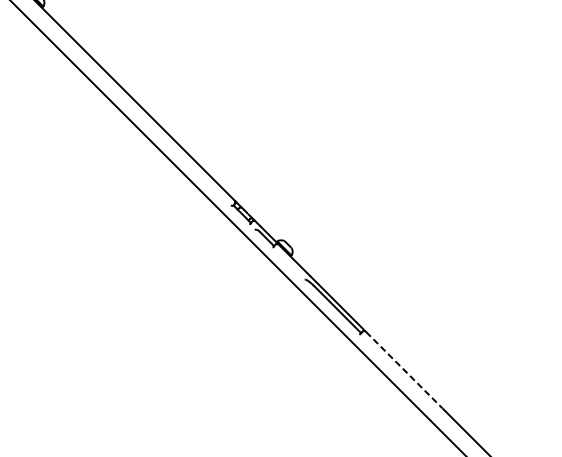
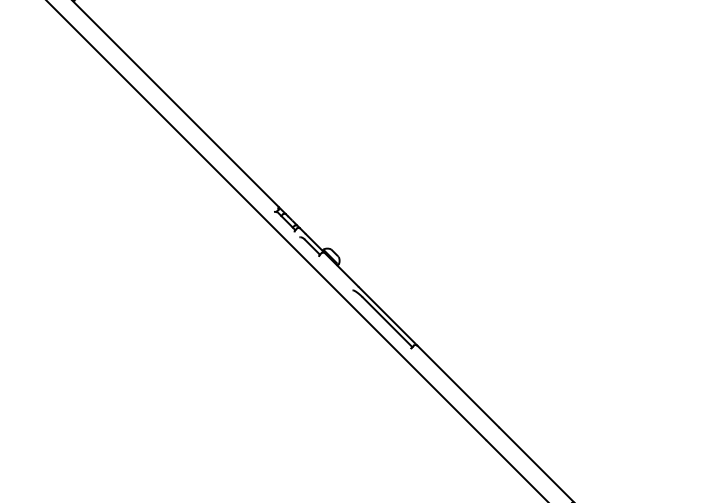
line: (404, 370) -> (458, 386), dashed -> solid

